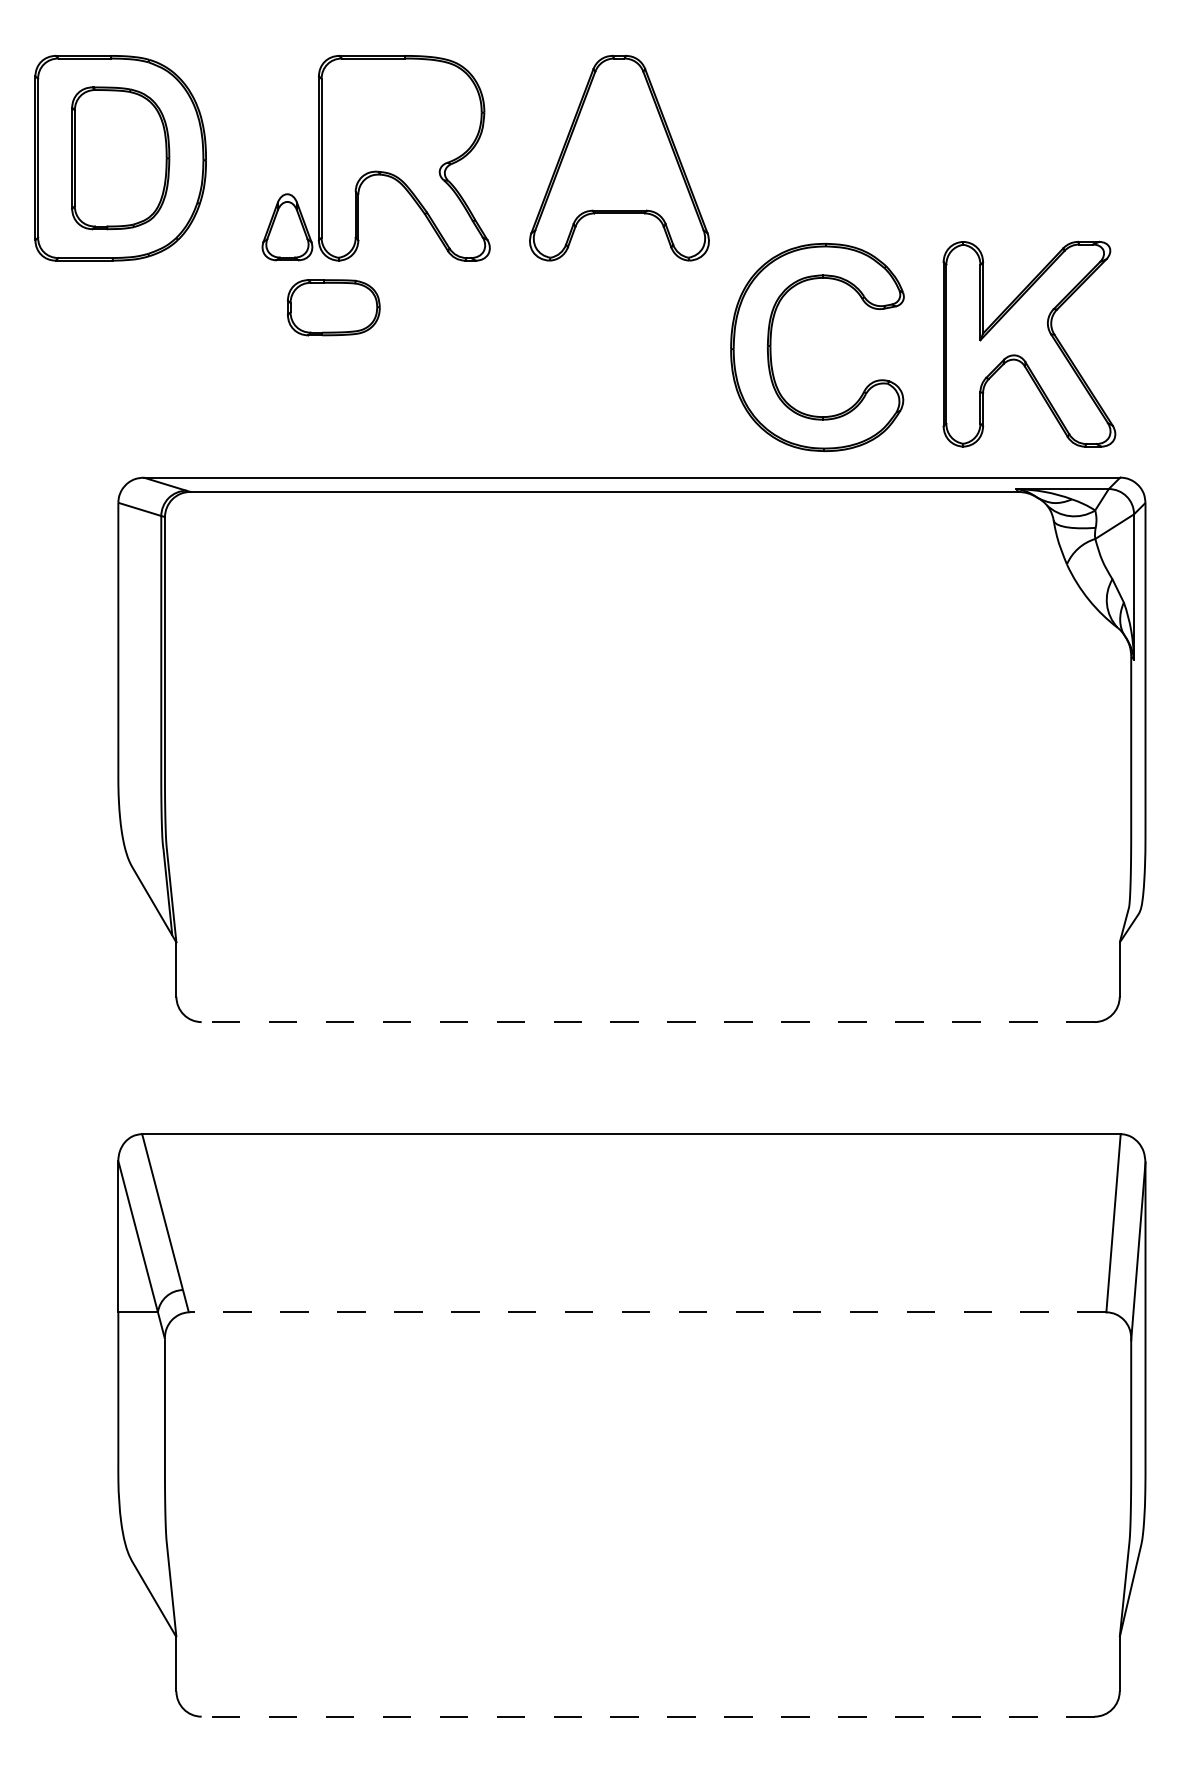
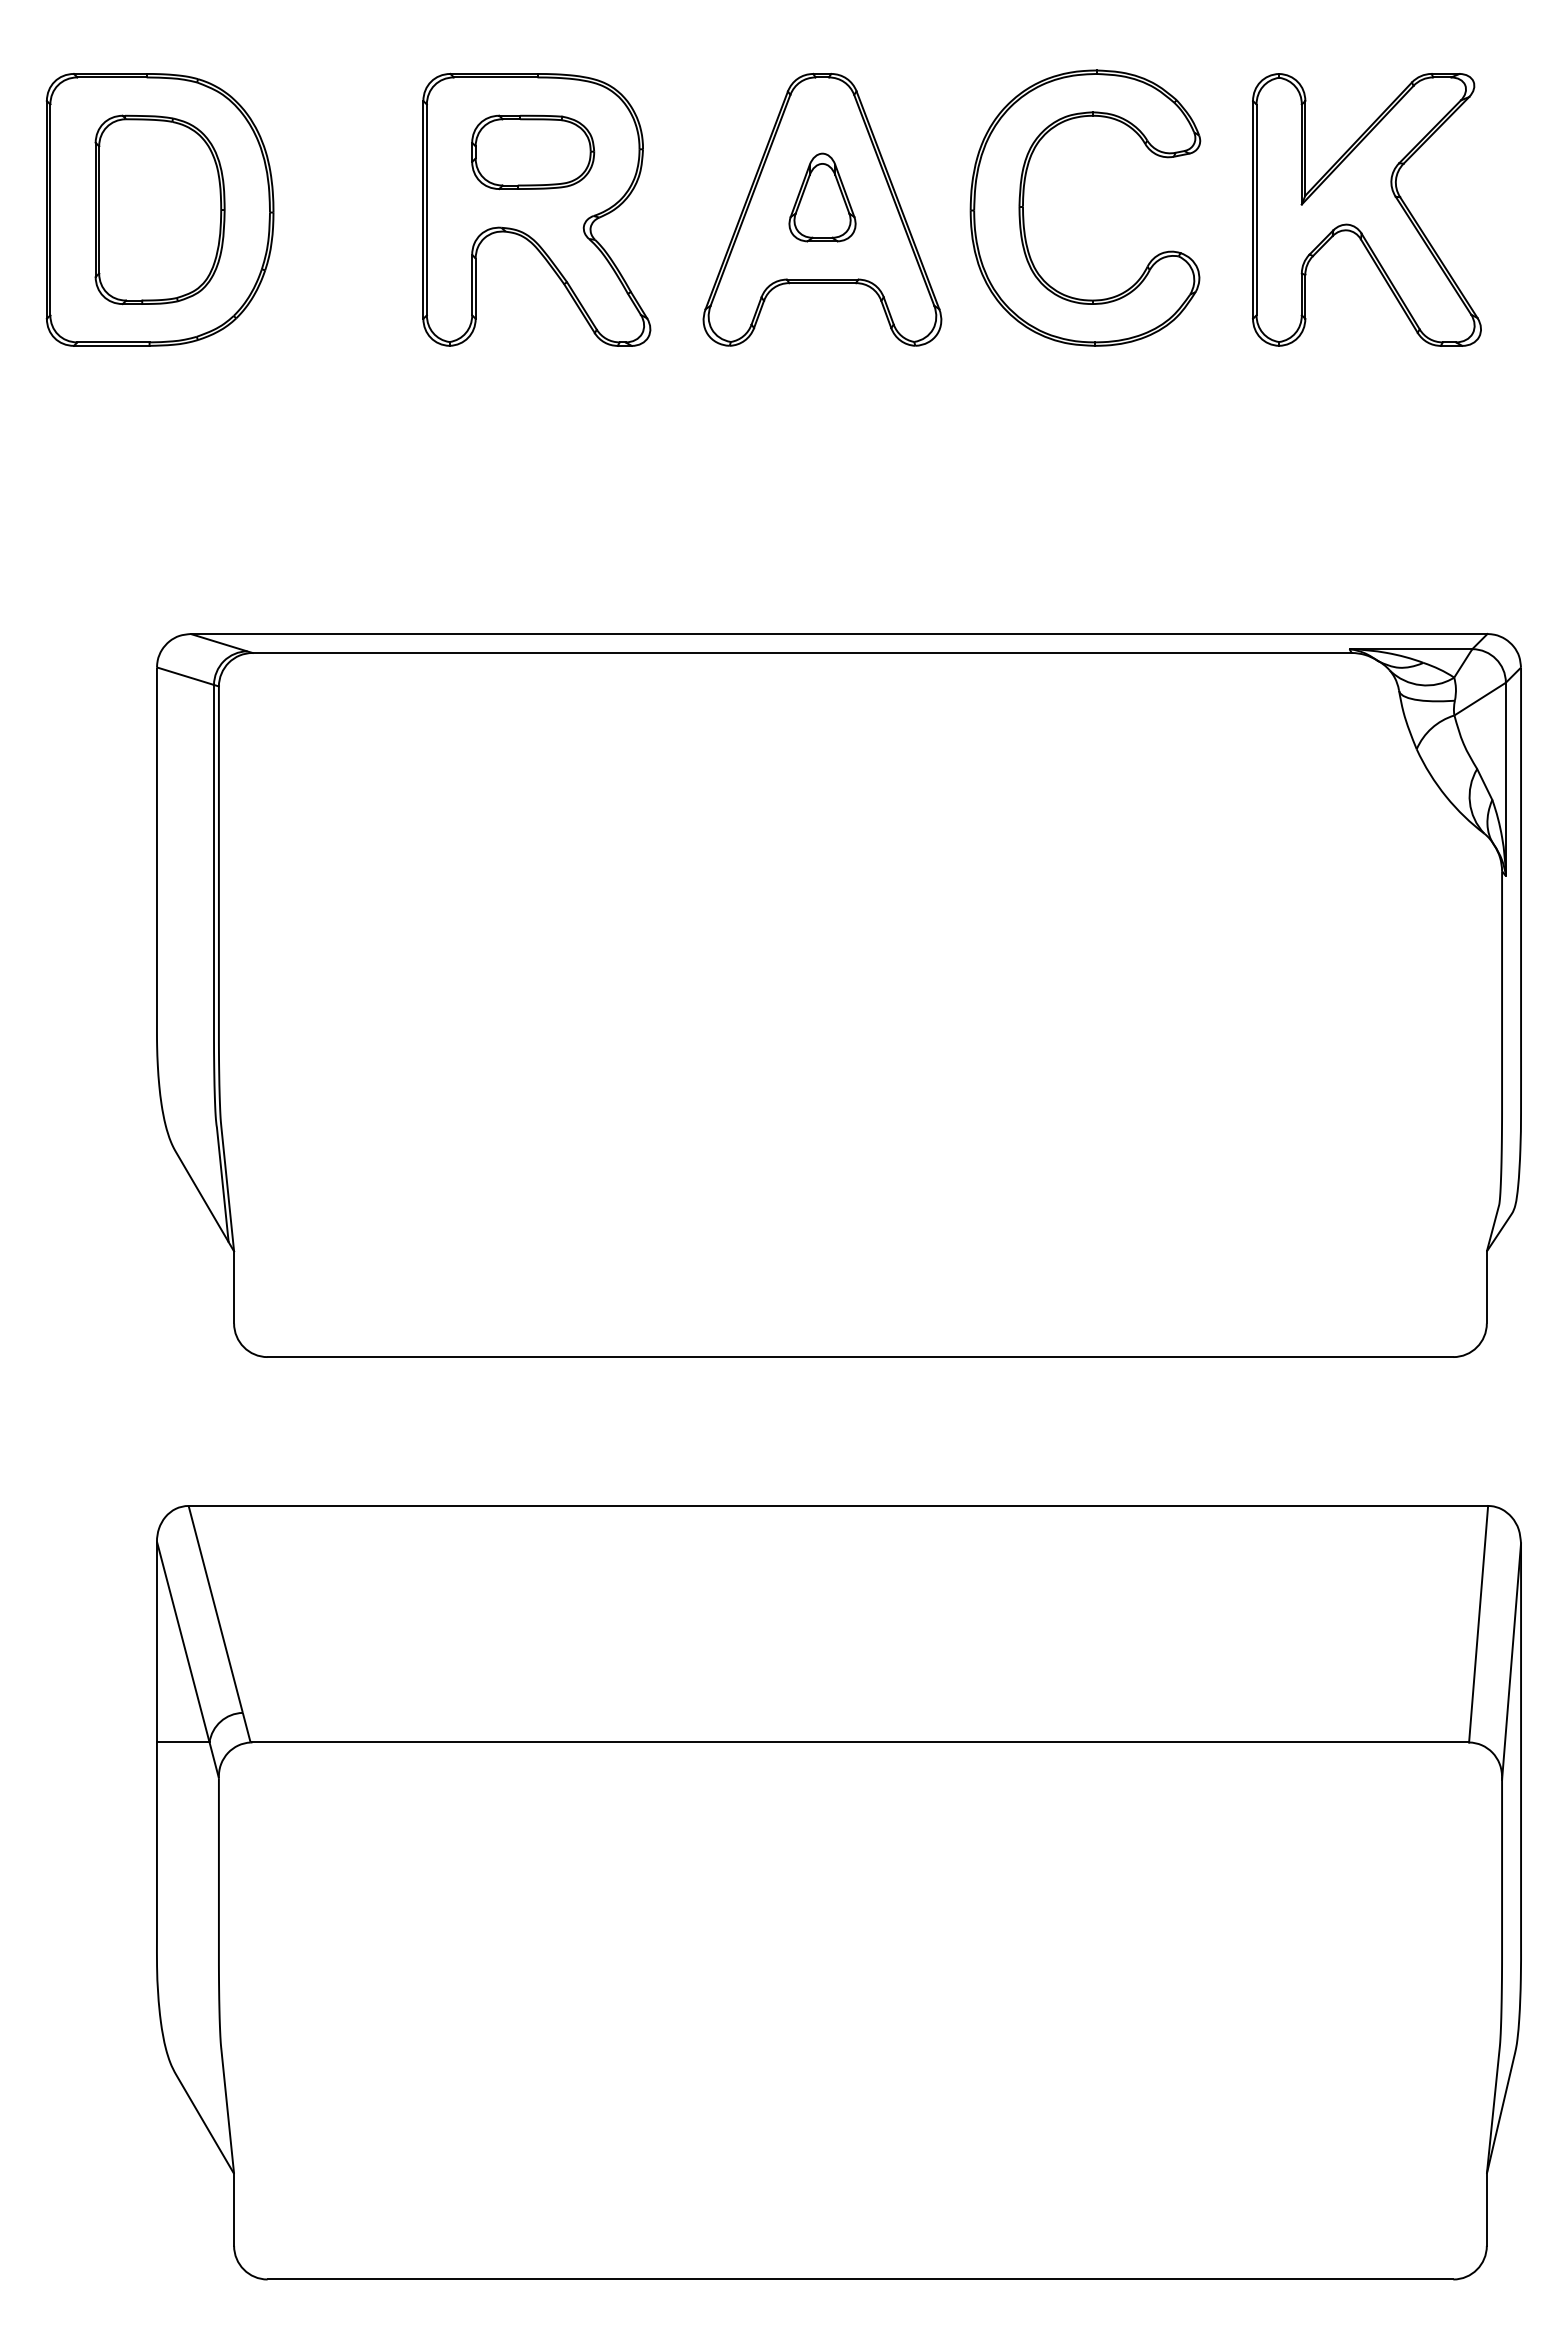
part: (287, 227) -> (822, 197), moved
part: (334, 307) -> (533, 152), moved
part: (1029, 343) -> (1366, 209), moved
part: (771, 353) -> (1024, 215), moved
line: (648, 1022) -> (860, 1357), dashed -> solid
line: (648, 1312) -> (860, 1742), dashed -> solid
line: (648, 1716) -> (860, 2279), dashed -> solid

